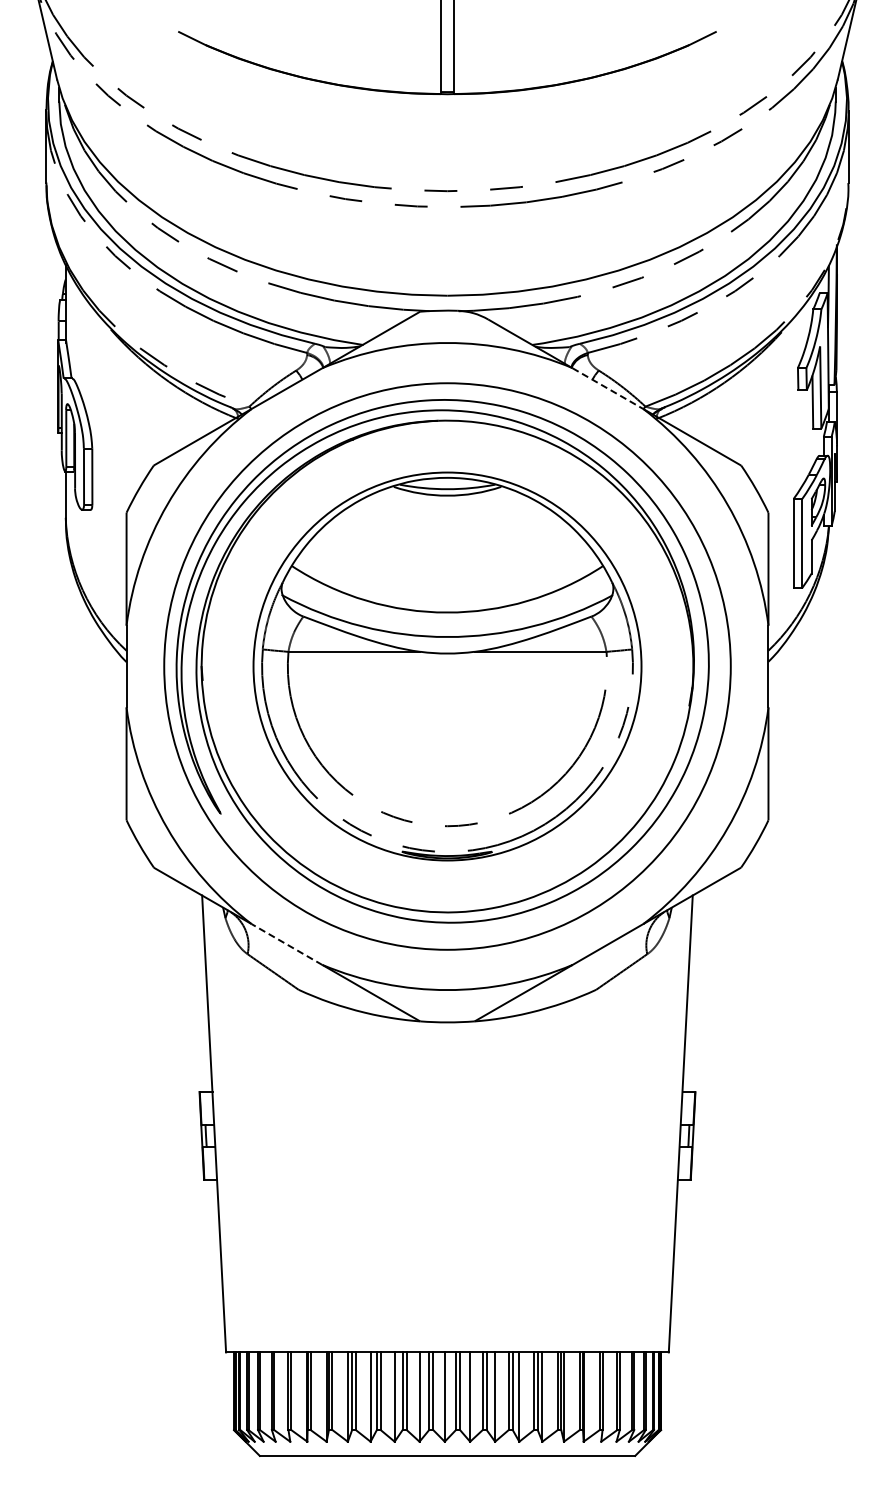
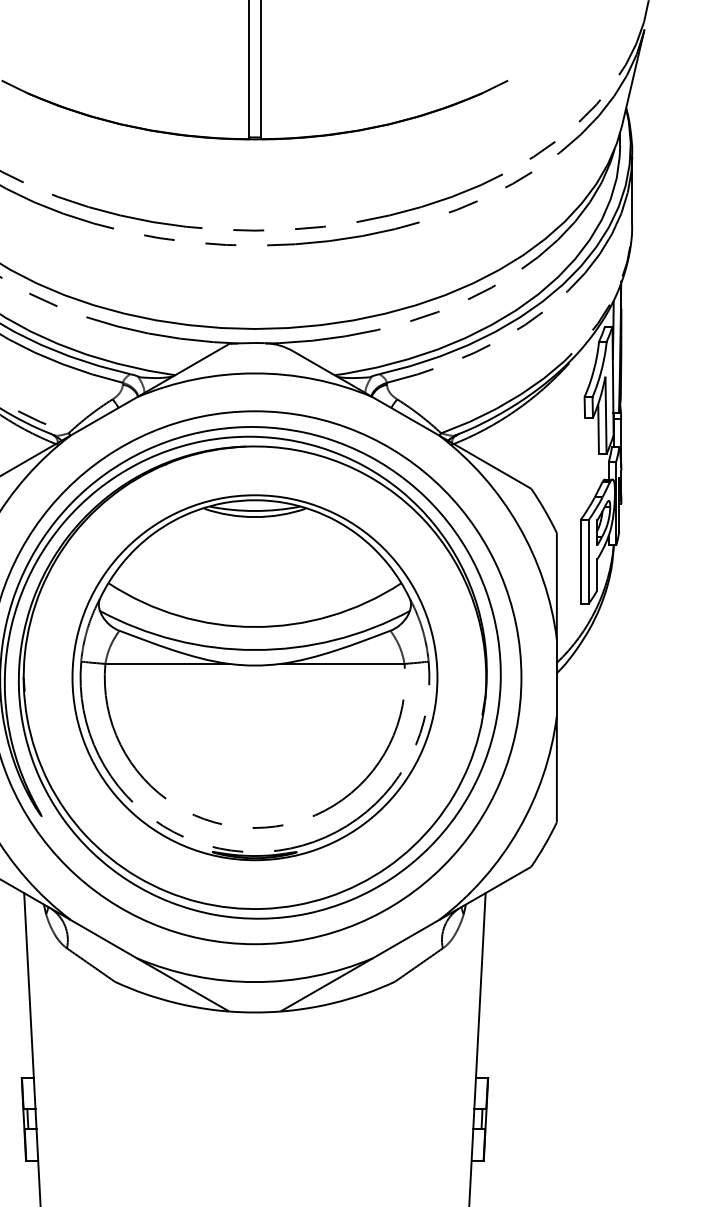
line: (607, 388) -> (405, 416), dashed -> solid
line: (286, 944) -> (103, 939), dashed -> solid

